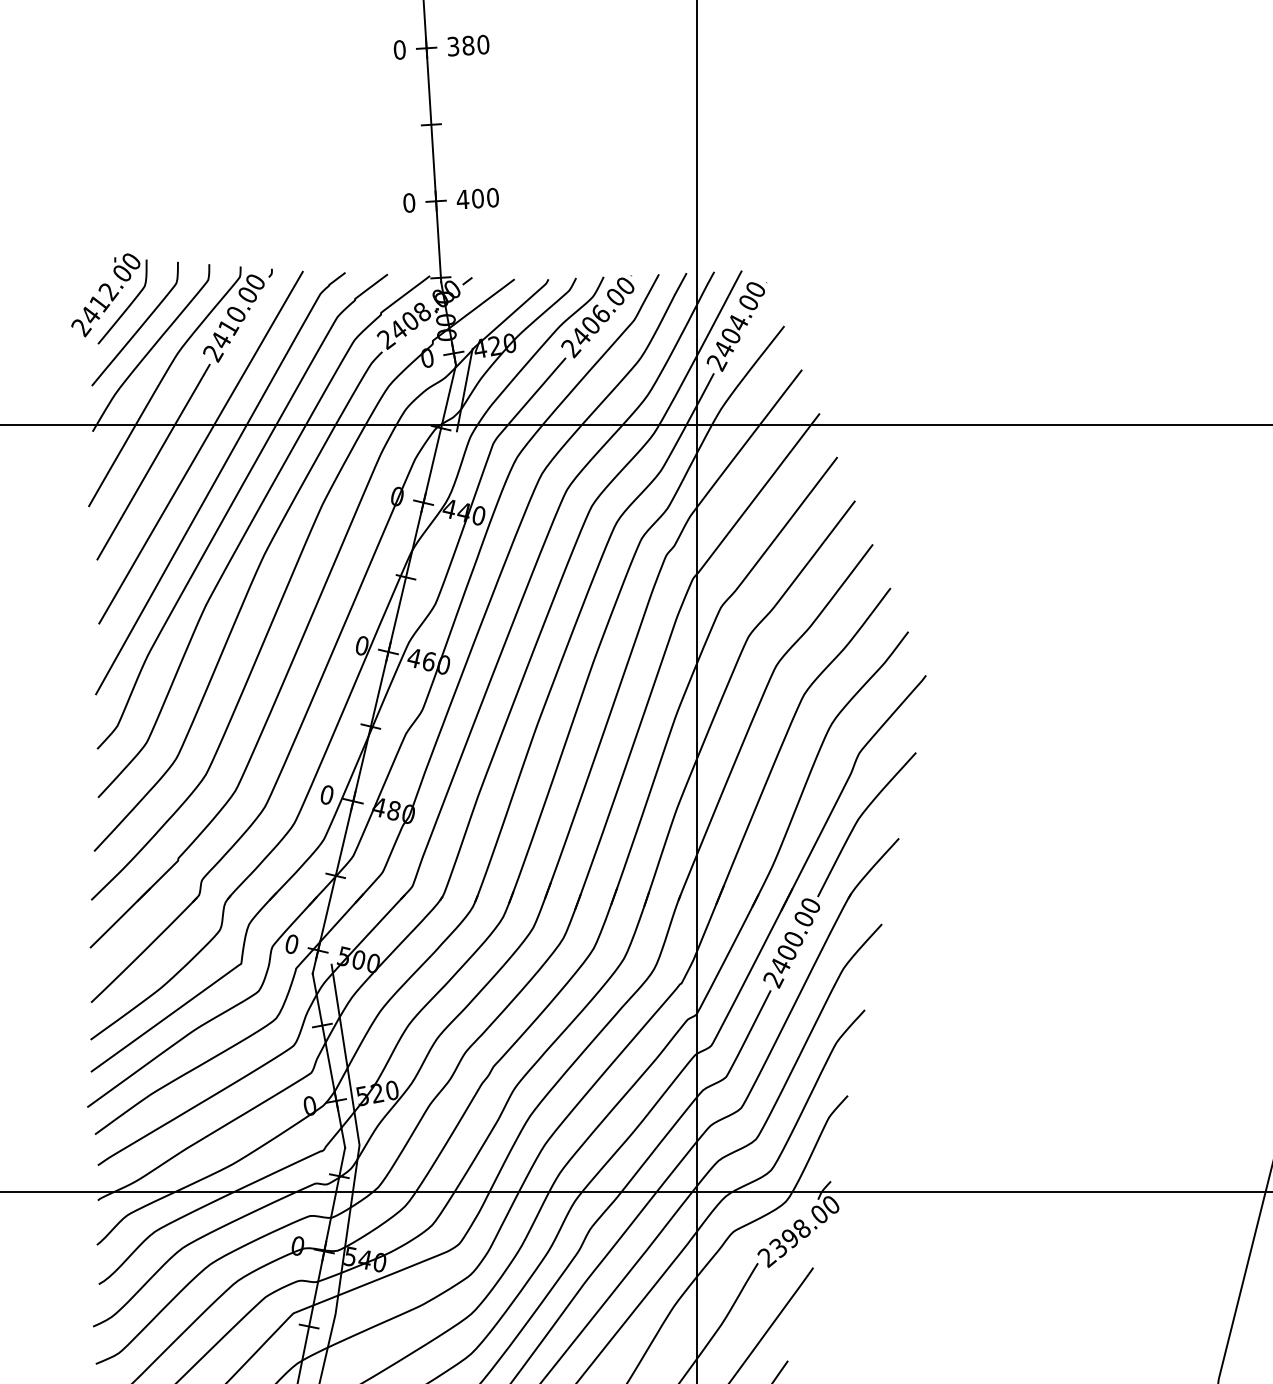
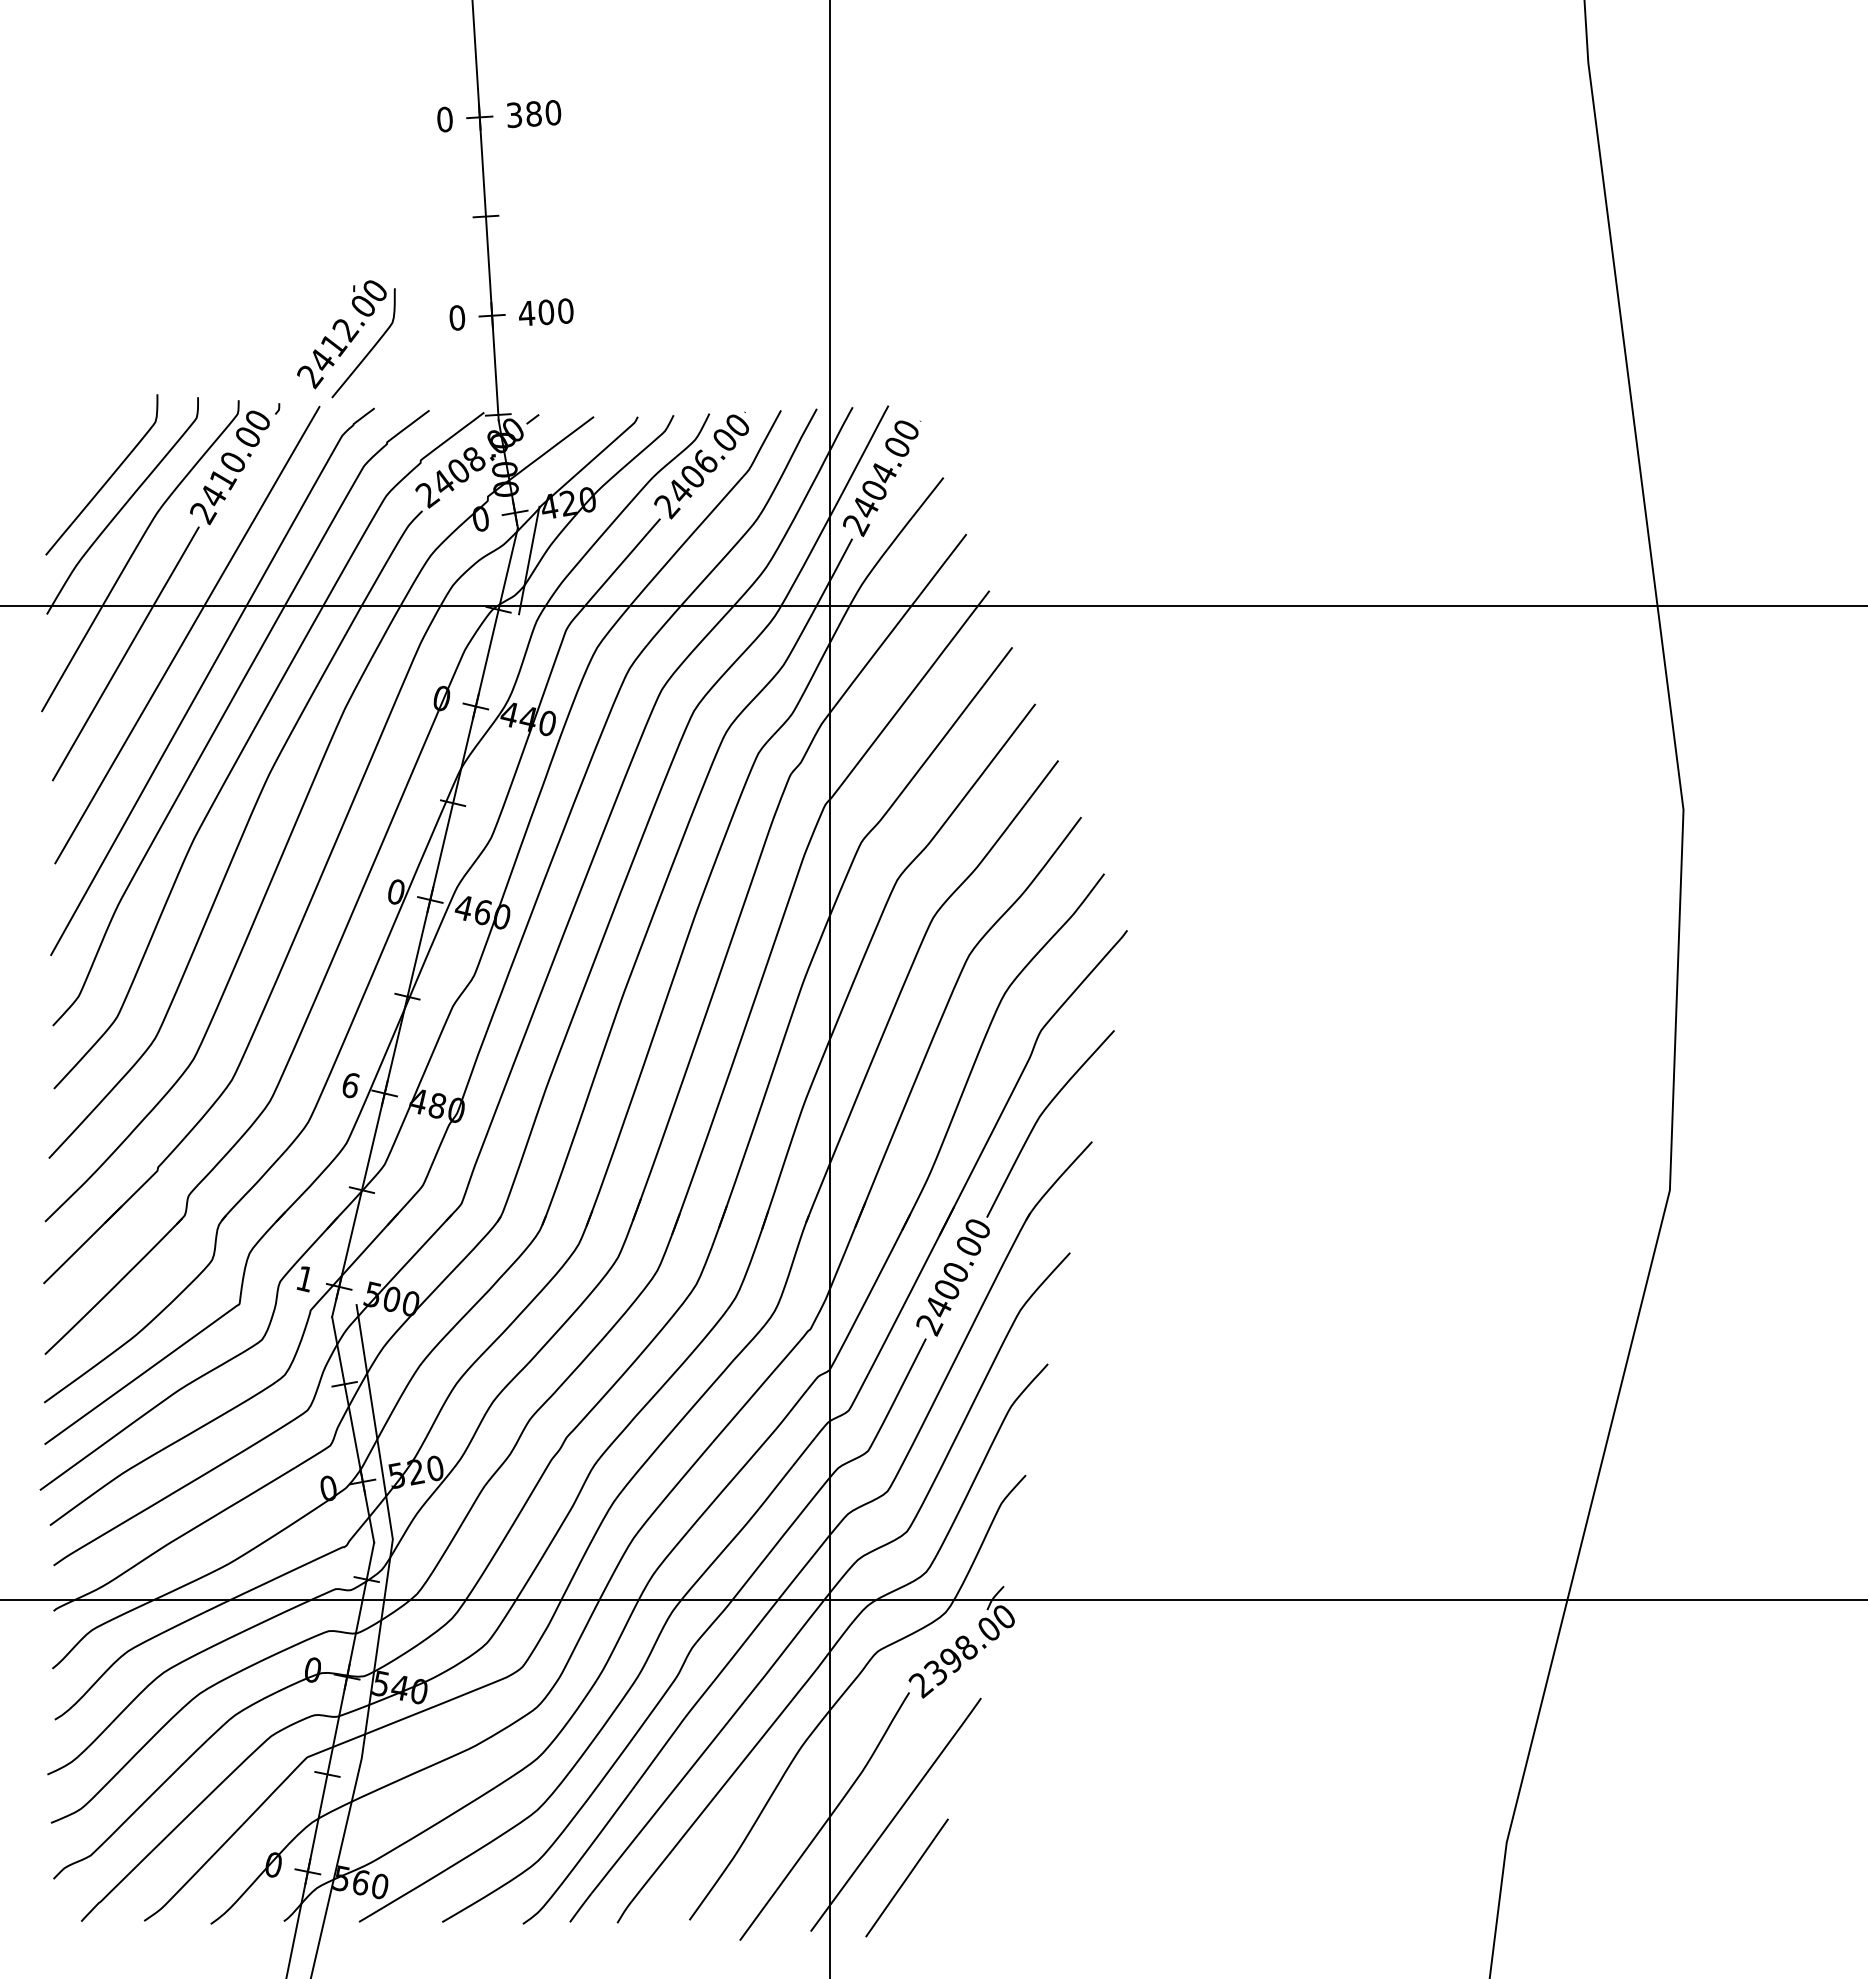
part: (109, 299) -> (346, 339), moved
text: (326, 795) -> (350, 1085), 0 -> 6
text: (291, 944) -> (304, 1279), 0 -> 1

